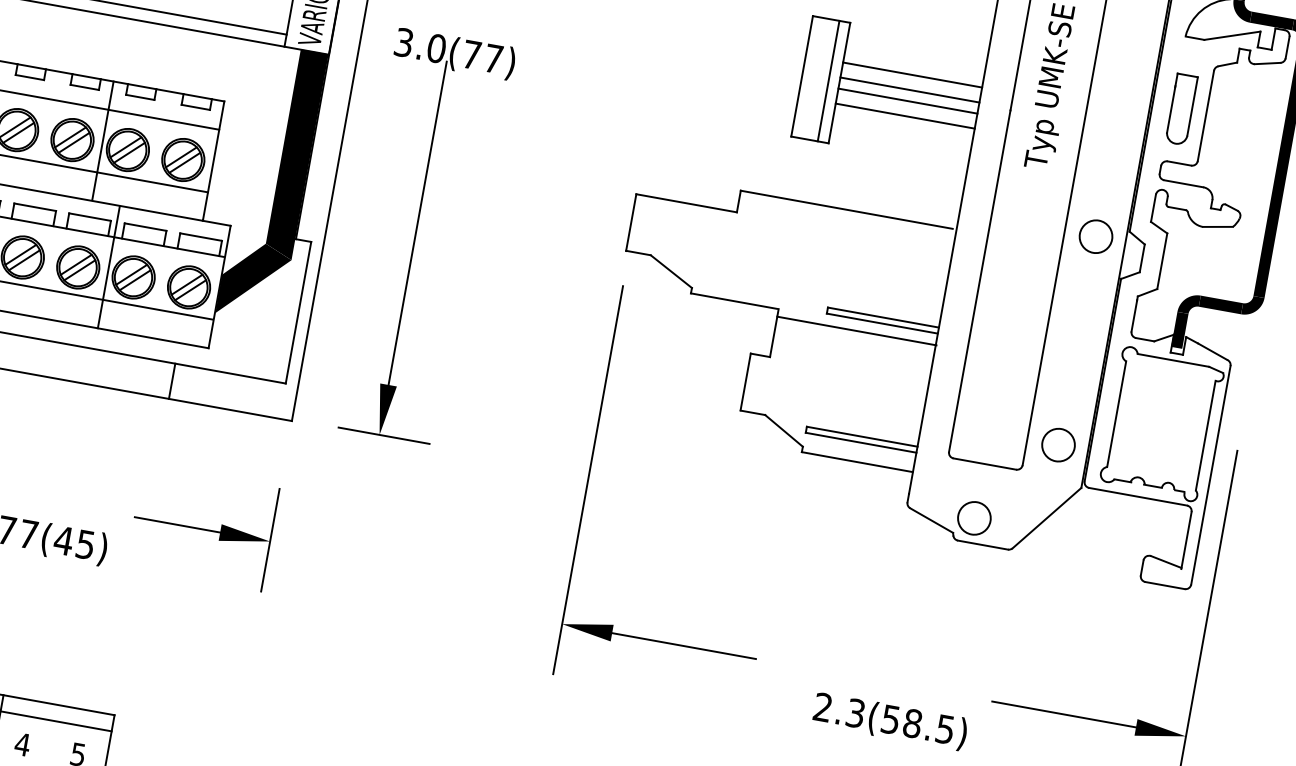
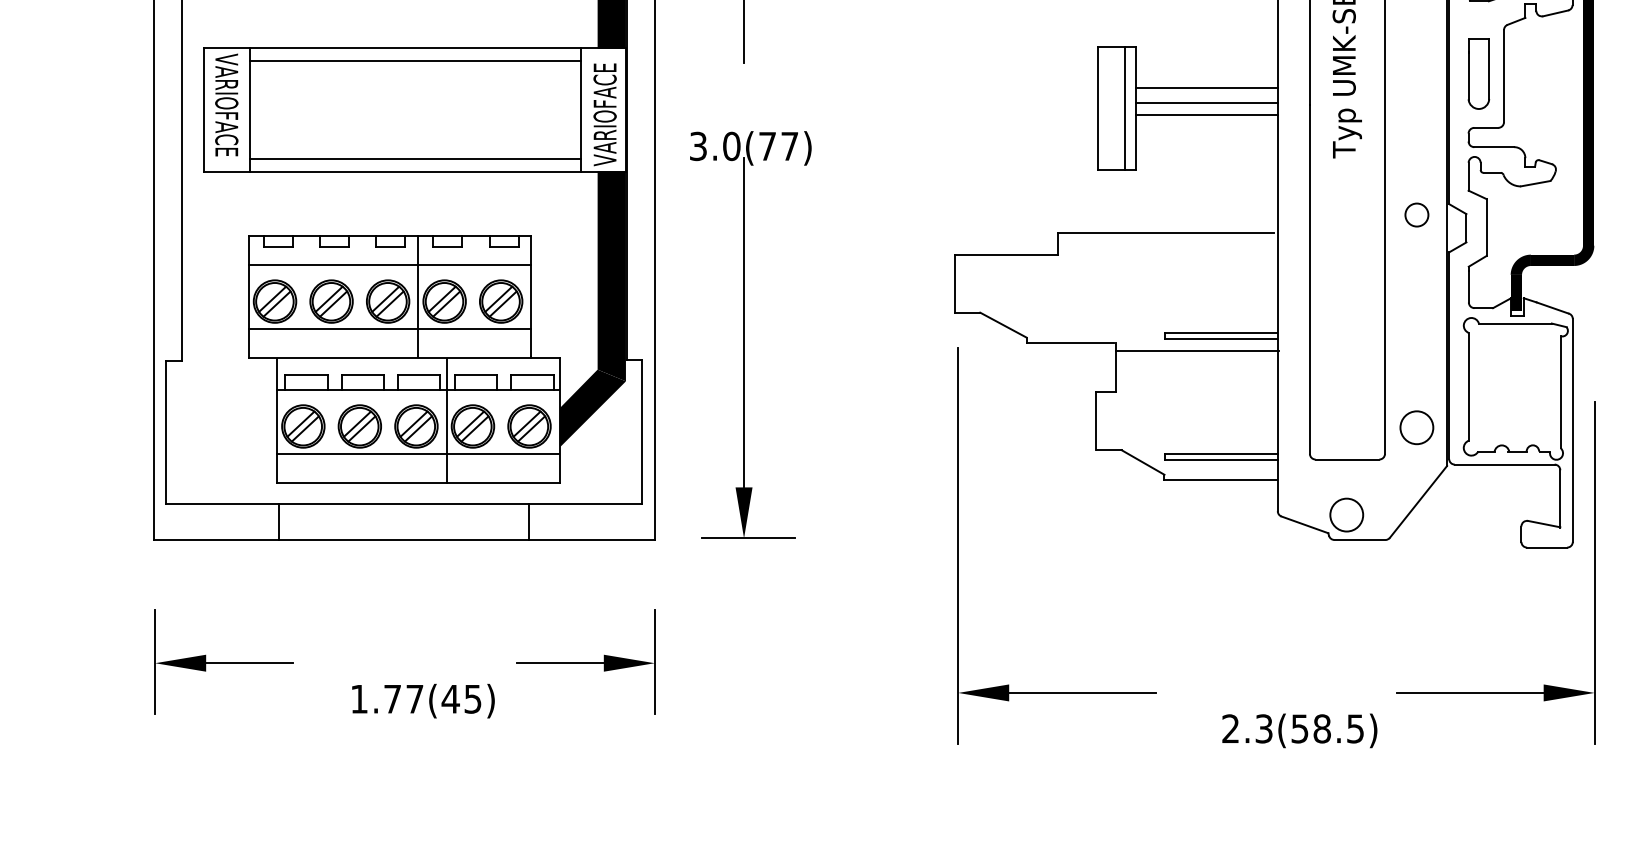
line: (904, 115) -> (1206, 129), removed
circle: (1095, 236) -> (1416, 214), size x0.7

